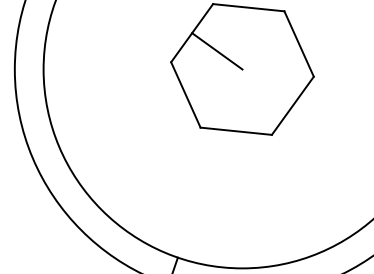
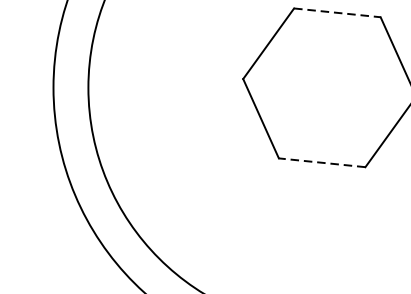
line: (248, 7) -> (337, 12), solid -> dashed
line: (217, 51) -> (299, 65), removed
line: (236, 131) -> (322, 163), solid -> dashed

